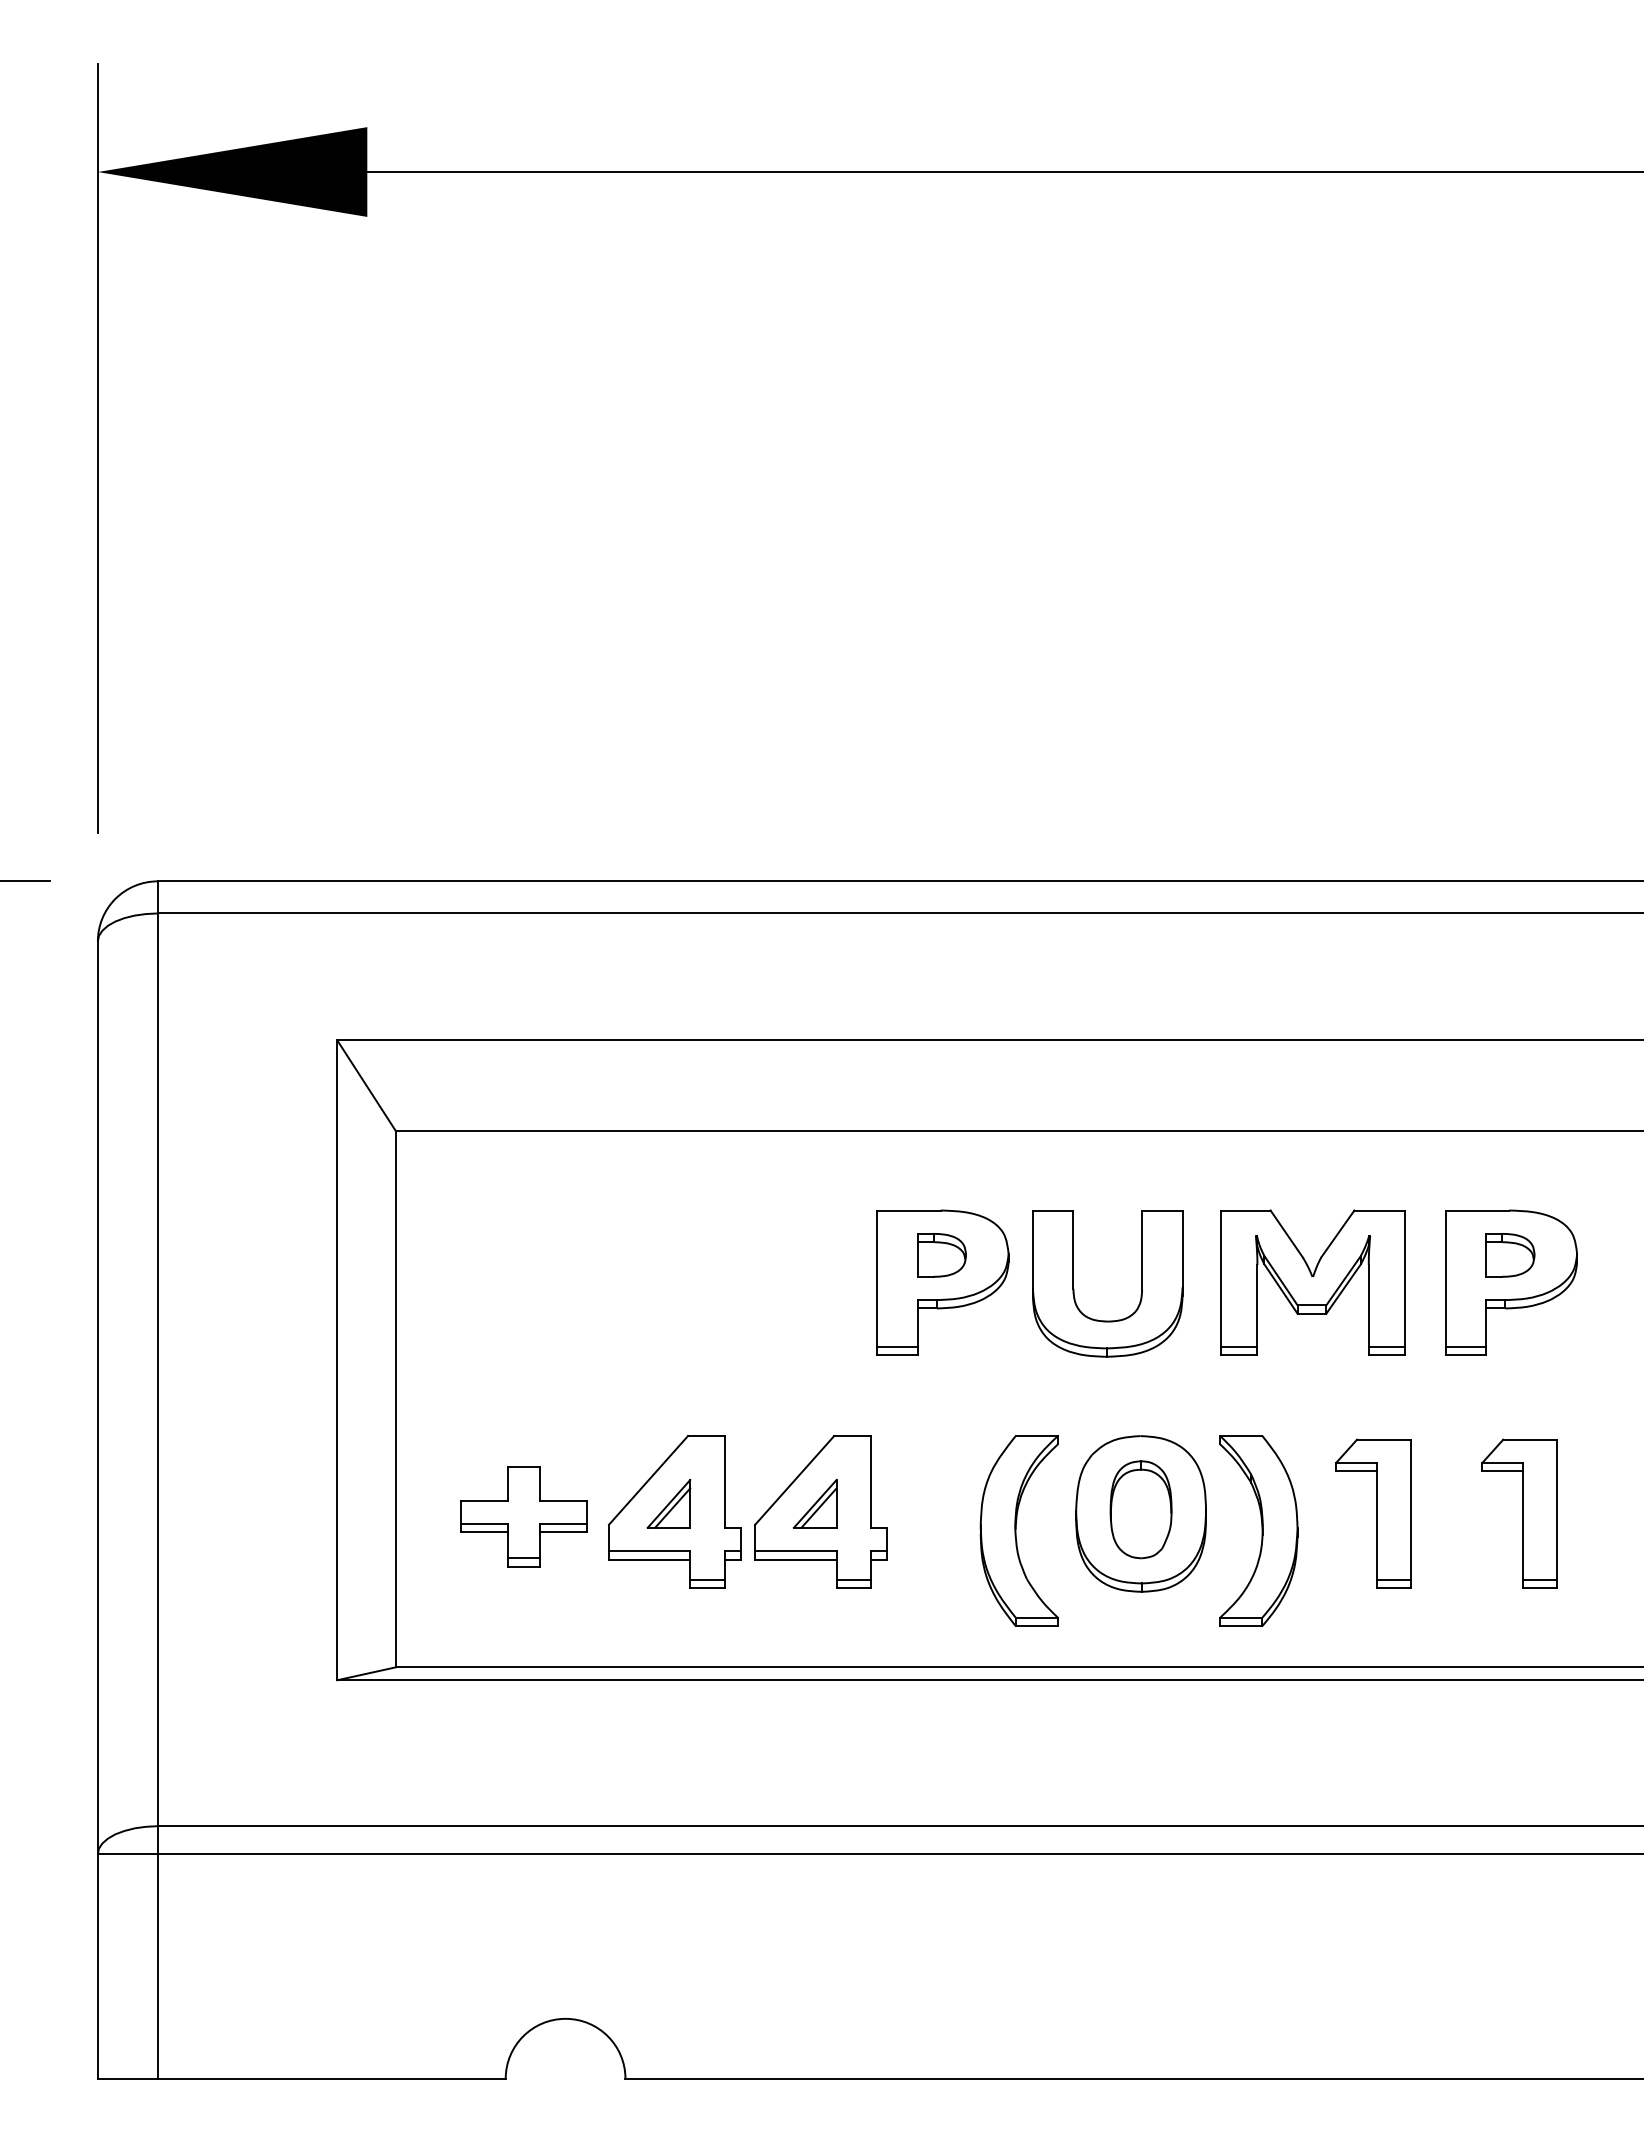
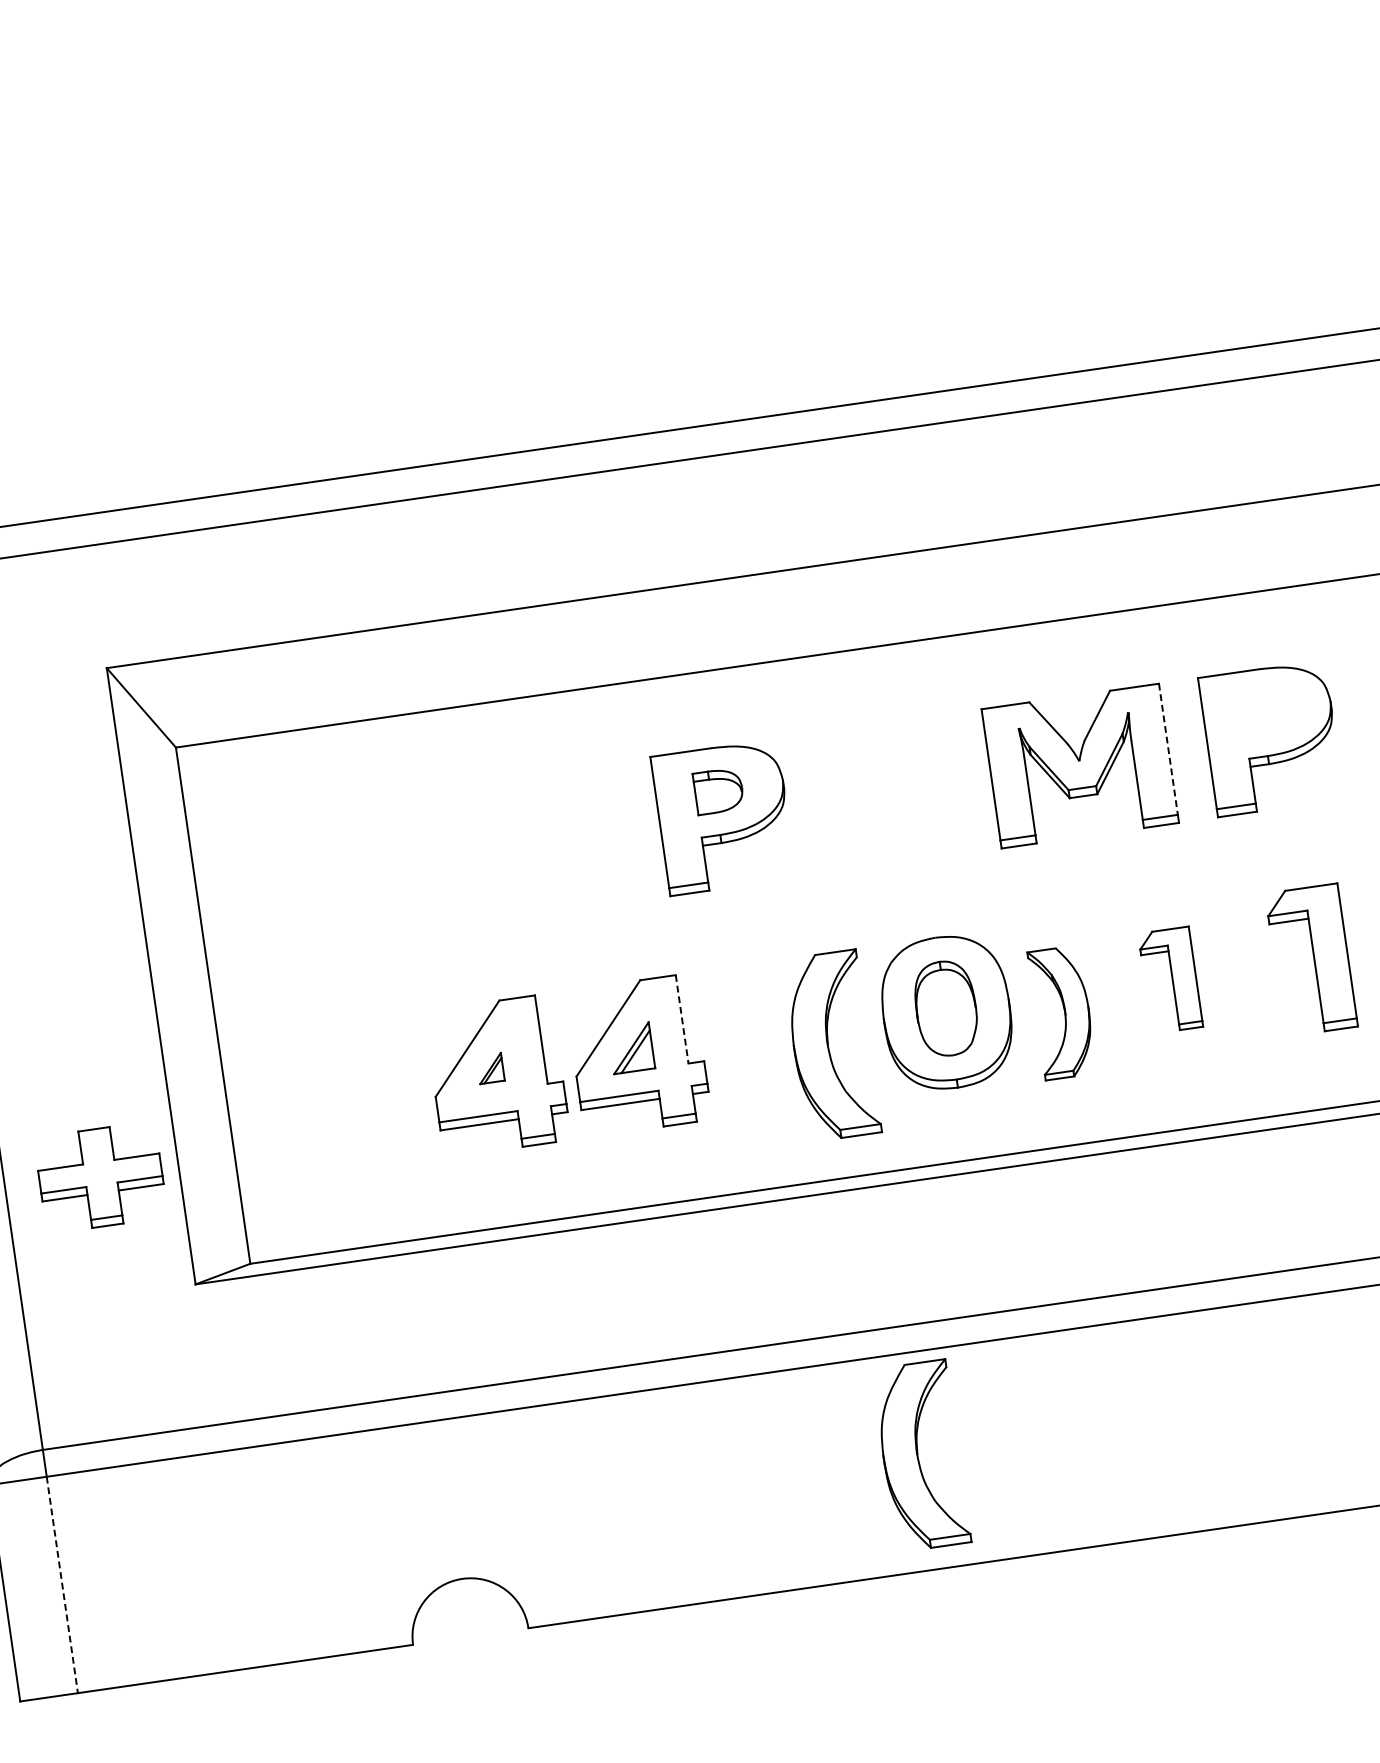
part: (1510, 1255) -> (1266, 712), removed
line: (1405, 1279) -> (1168, 750), solid -> dashed
part: (1074, 1289) -> (851, 805), removed
line: (871, 1481) -> (682, 1018), solid -> dashed
part: (668, 1503) -> (490, 1068), size x0.6
part: (1373, 1513) -> (1170, 979), size x0.7
part: (523, 1516) -> (100, 1177), moved
part: (1258, 1530) -> (1062, 1012), size x0.7
part: (1049, 1960) -> (920, 1455), added
line: (157, 1966) -> (62, 1585), solid -> dashed

